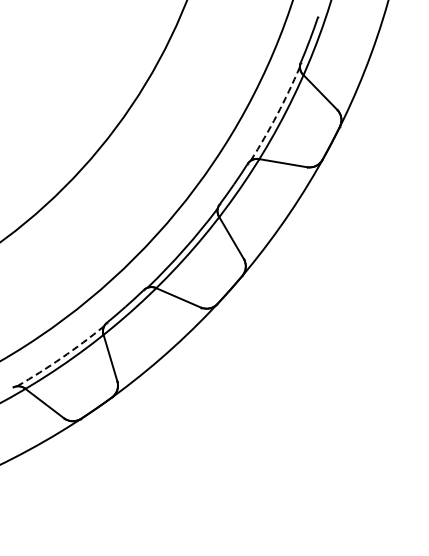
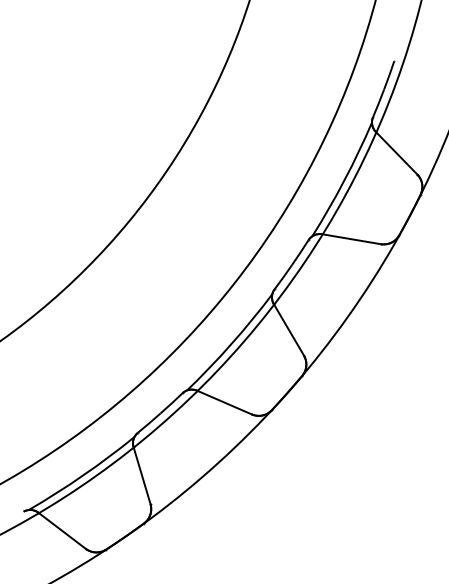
arc: (277, 114) -> (344, 180), dashed -> solid
arc: (61, 357) -> (82, 475), dashed -> solid

